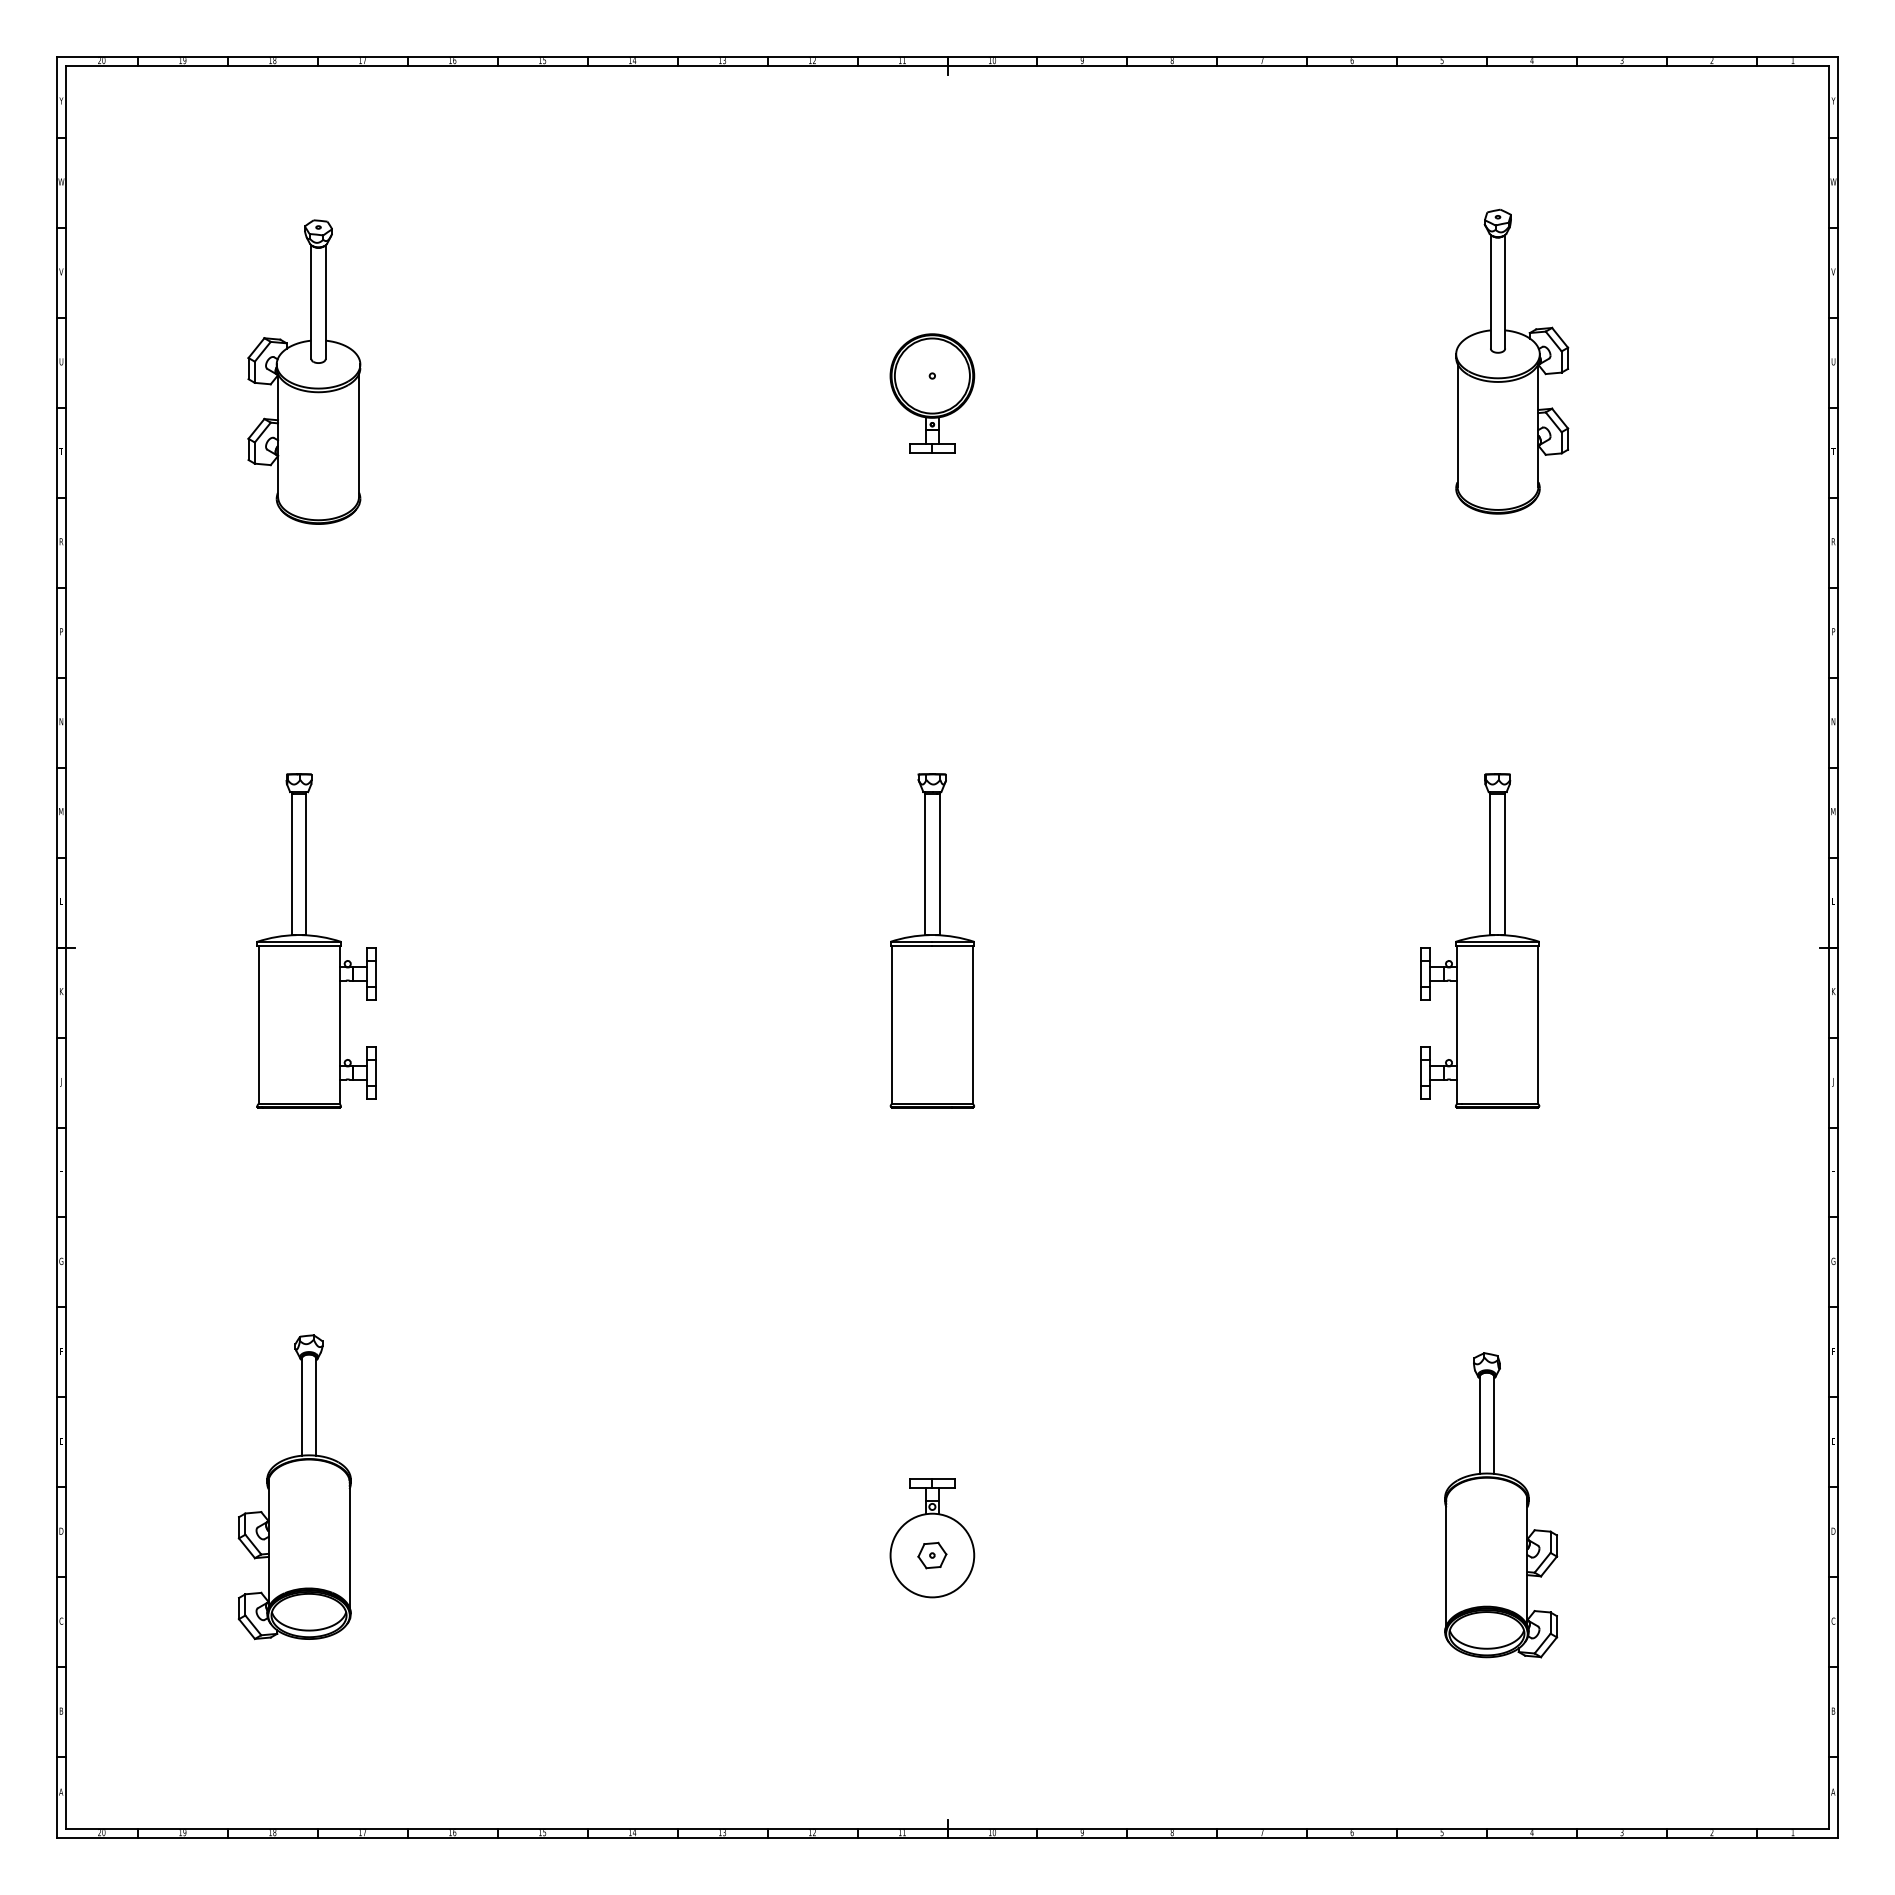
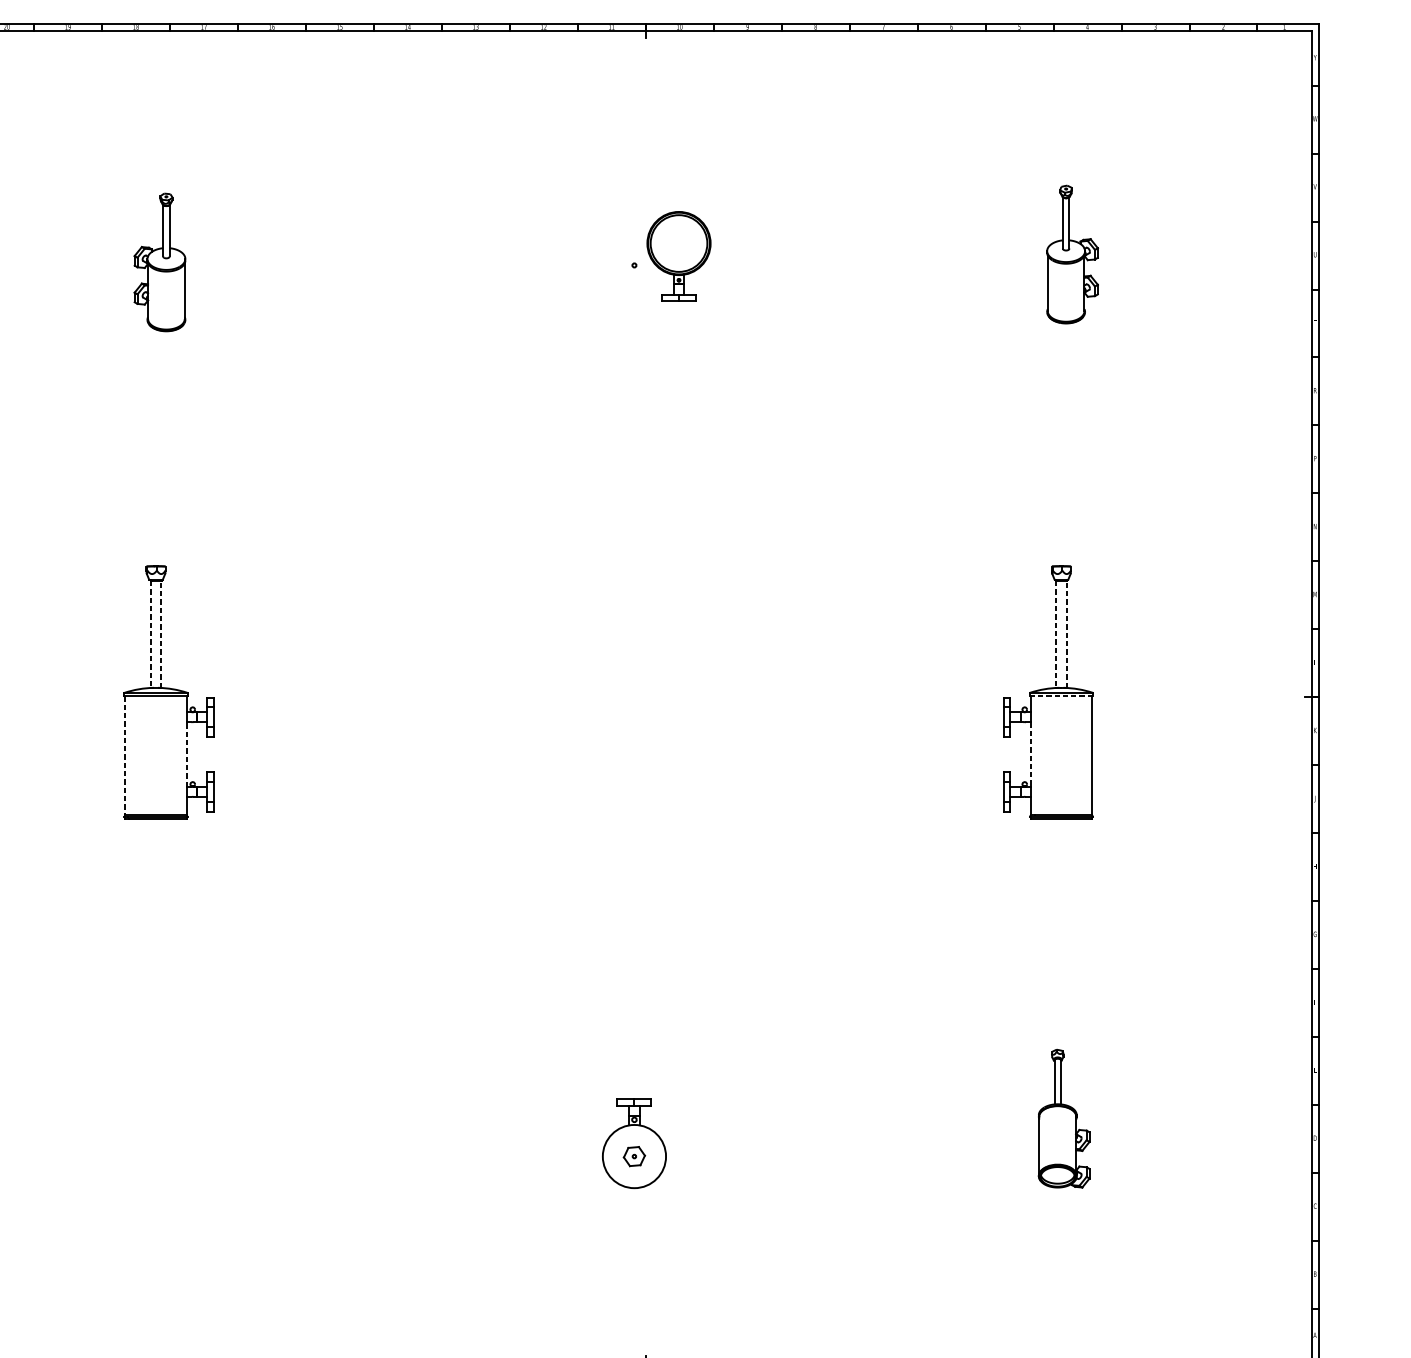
part: (1512, 361) -> (1072, 254), size x0.6
part: (304, 371) -> (160, 262), size x0.6
part: (932, 393) -> (679, 256), moved
line: (291, 864) -> (150, 634), solid -> dashed
line: (306, 864) -> (161, 634), solid -> dashed
line: (1490, 864) -> (1056, 634), solid -> dashed
line: (1504, 864) -> (1066, 634), solid -> dashed
part: (931, 940) -> (633, 691), removed
line: (1497, 946) -> (1061, 696), solid -> dashed
line: (339, 1023) -> (186, 754), solid -> dashed
line: (1457, 1023) -> (1031, 754), solid -> dashed
line: (258, 1025) -> (125, 756), solid -> dashed
part: (294, 1487) -> (152, 1105), removed
part: (1501, 1505) -> (1064, 1118), size x0.6

